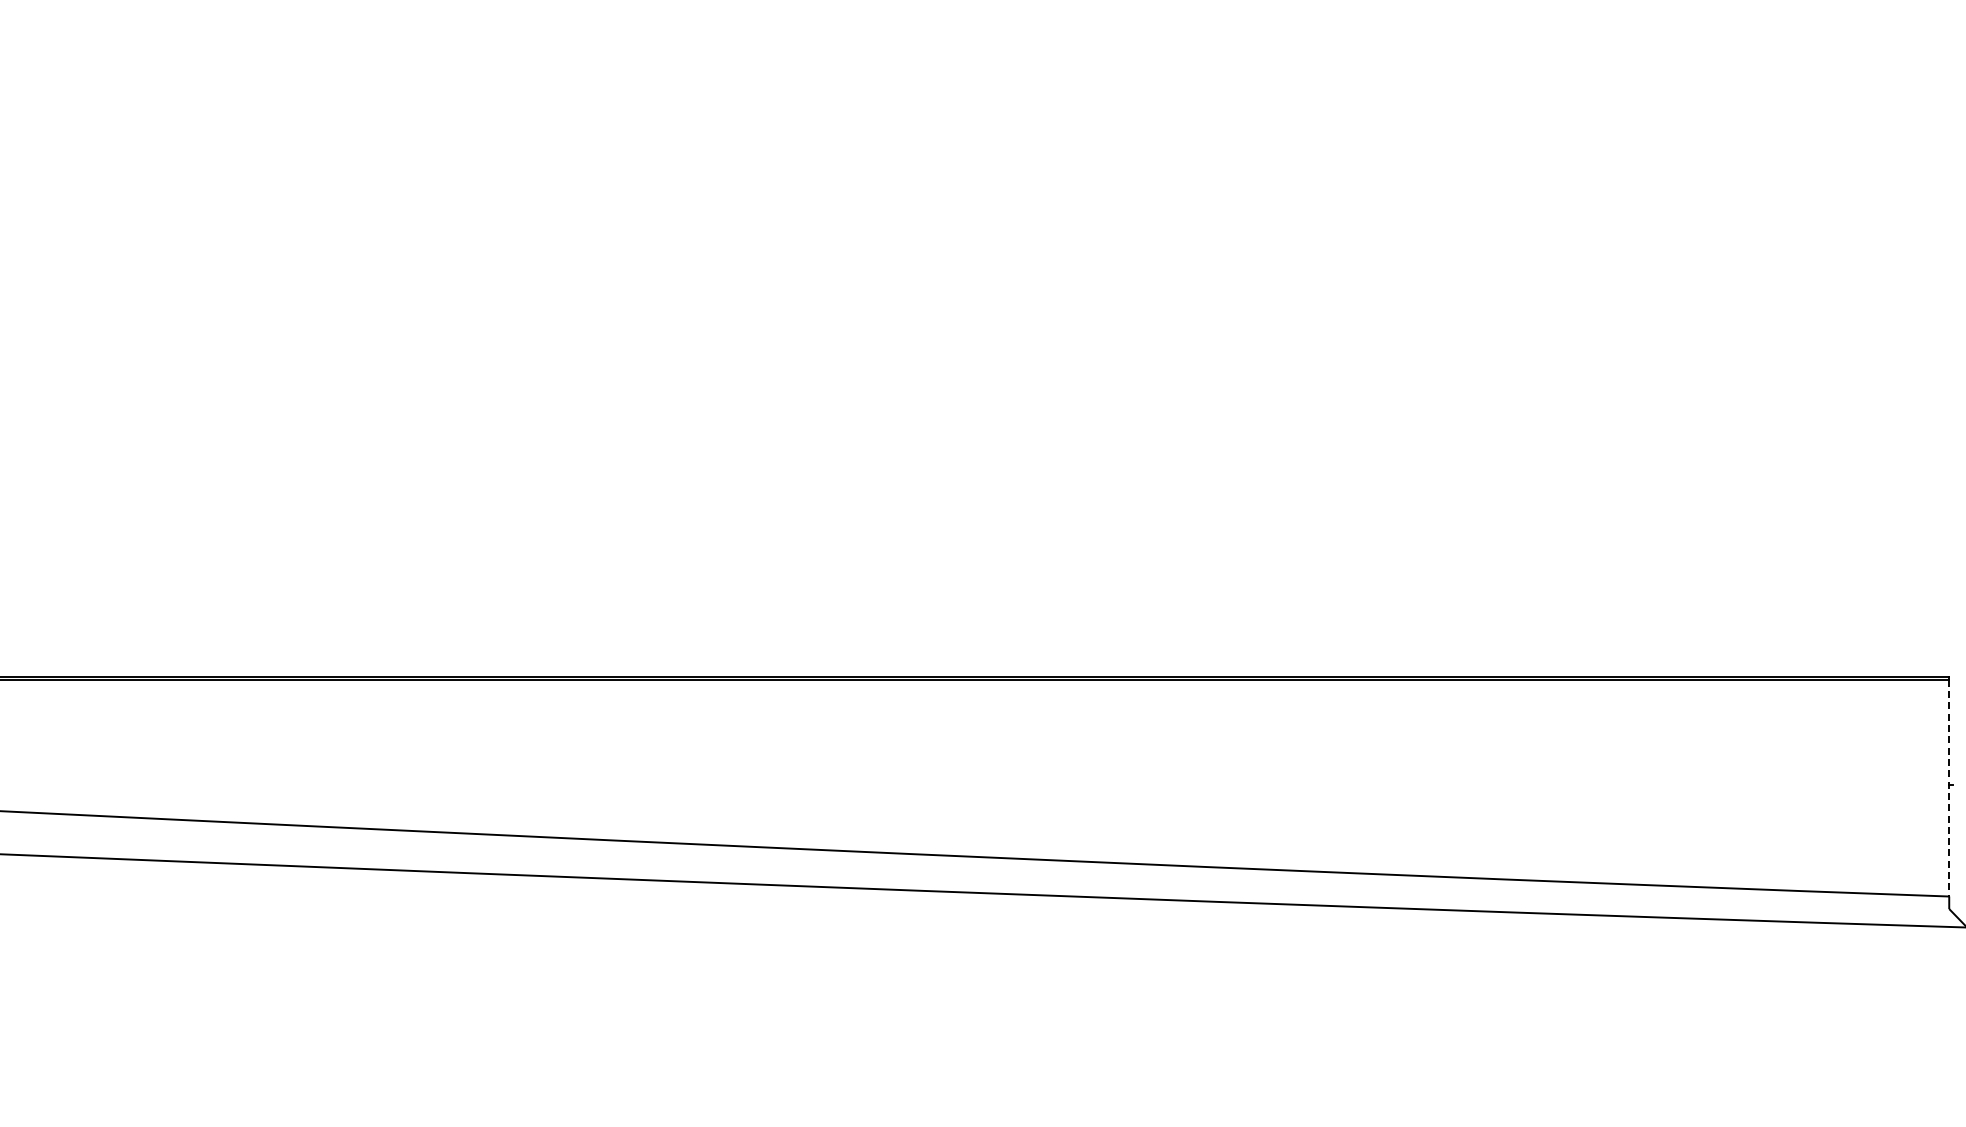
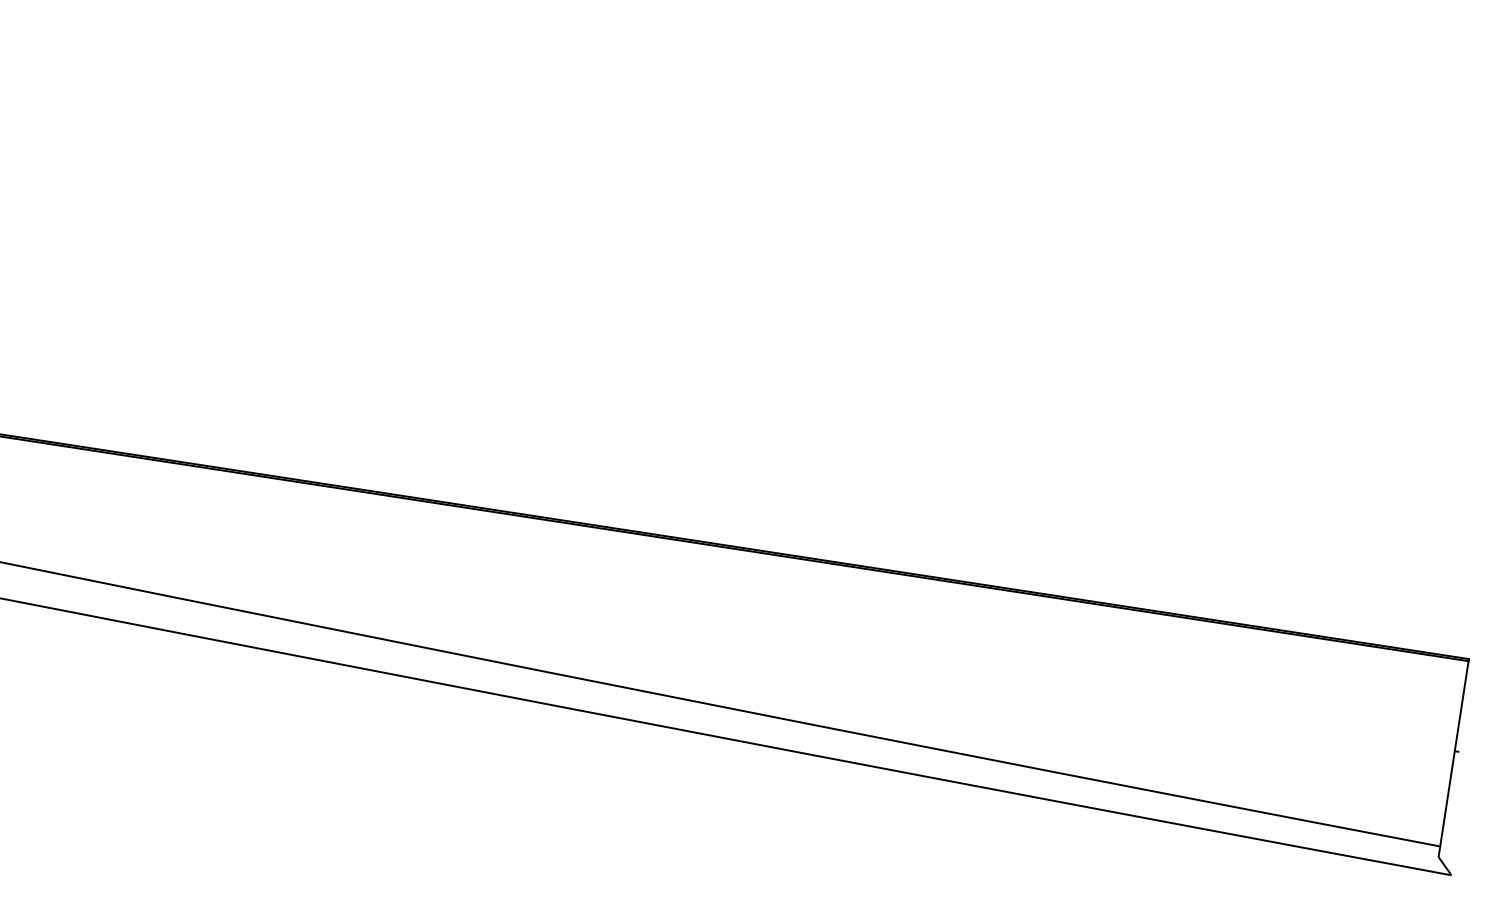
line: (1949, 788) -> (1454, 754), dashed -> solid

